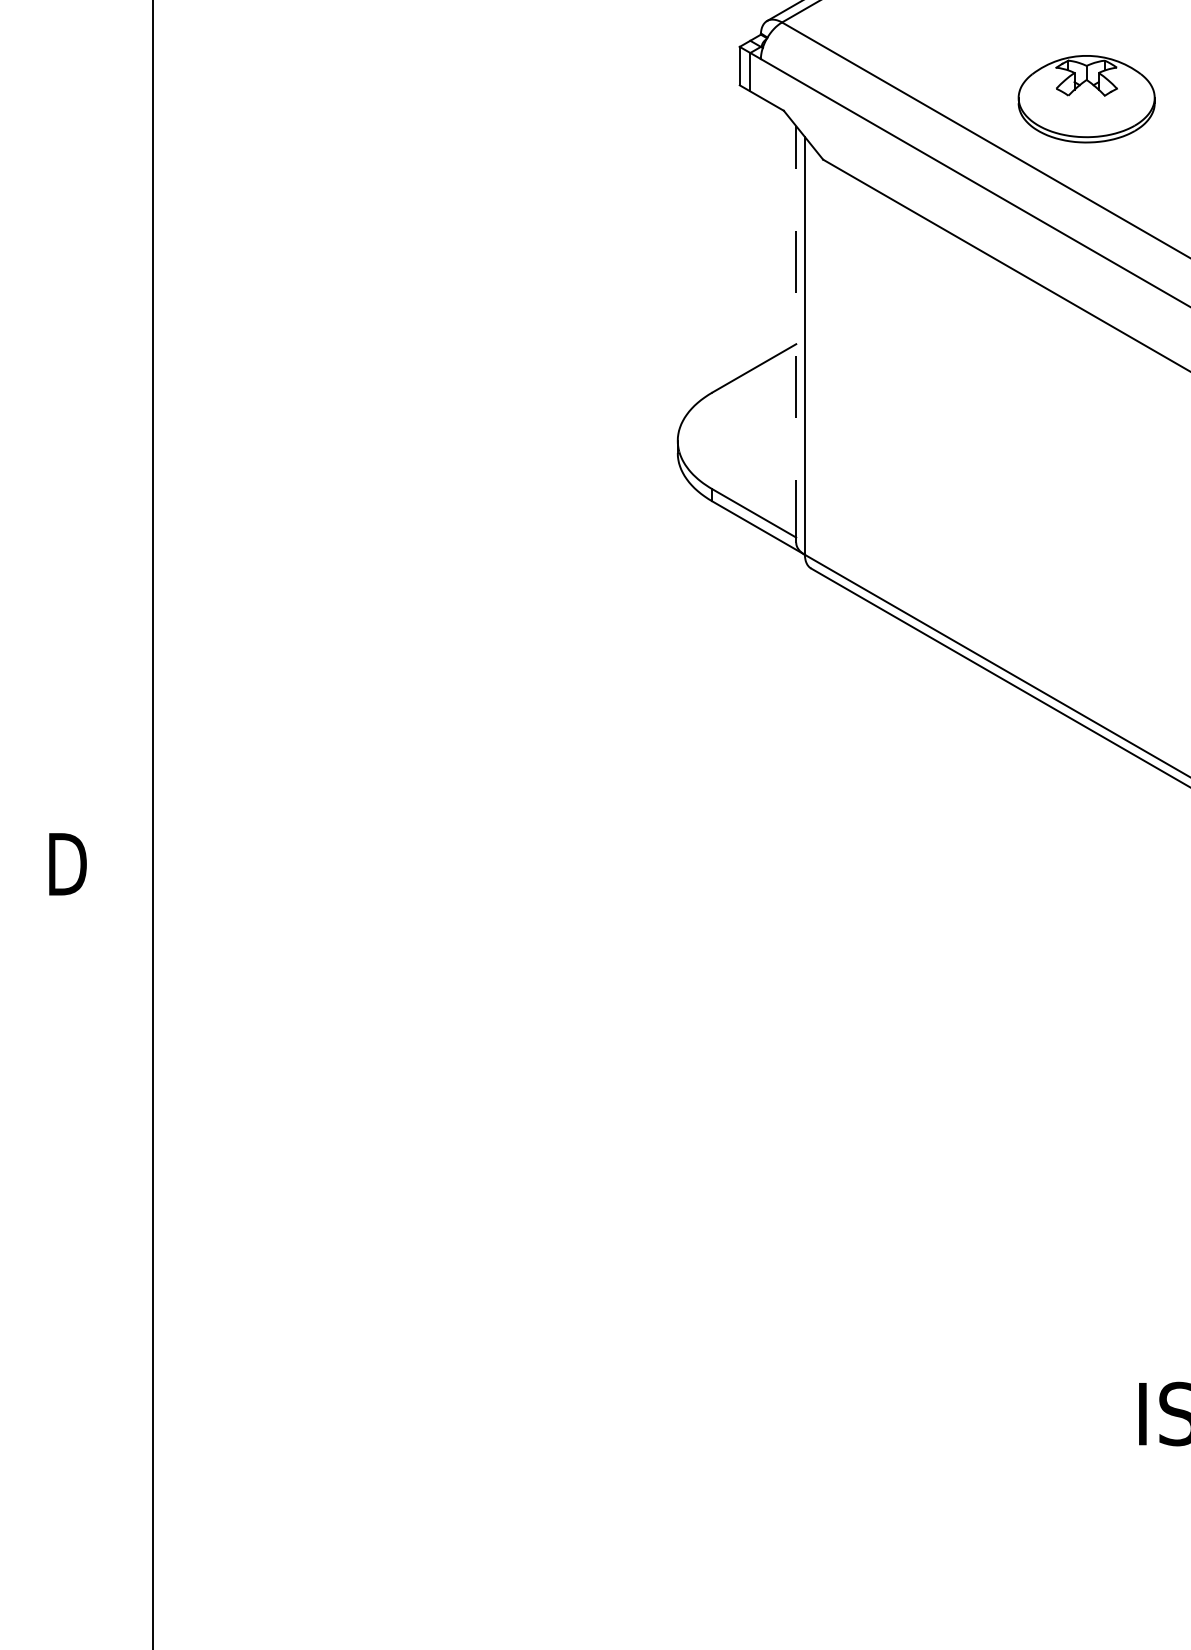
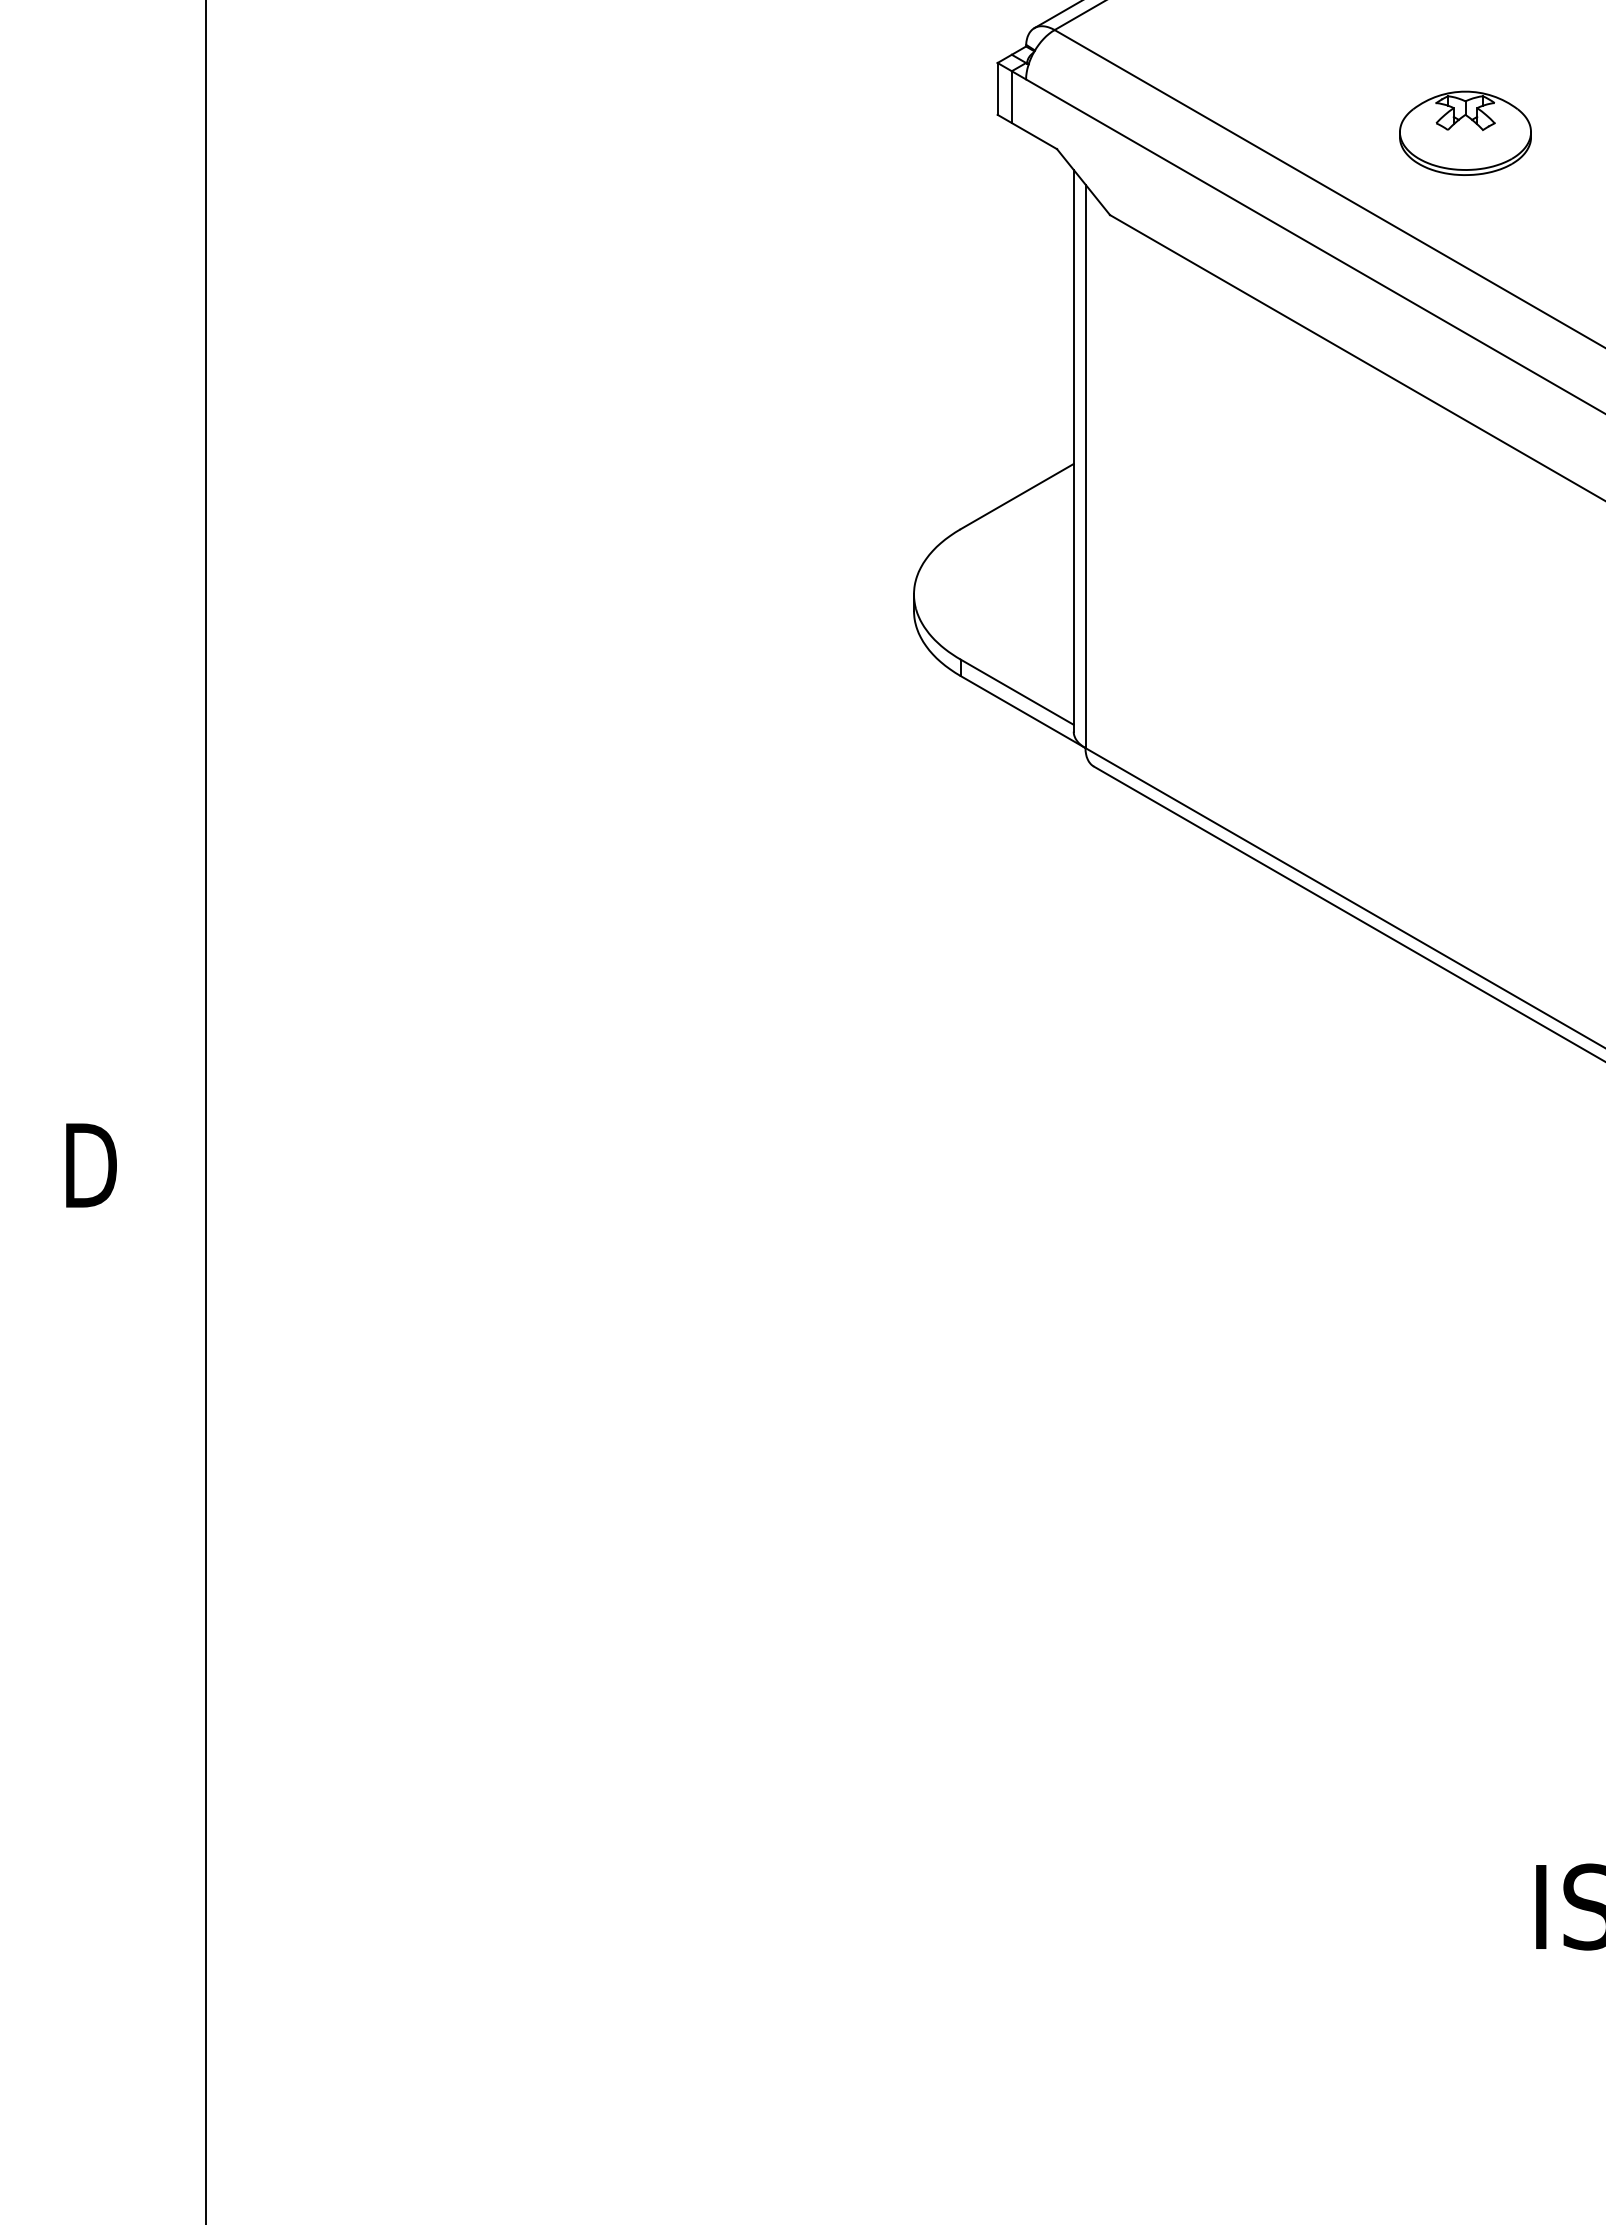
part: (1086, 98) -> (1465, 132), size x0.71
line: (796, 334) -> (1073, 450), dashed -> solid

